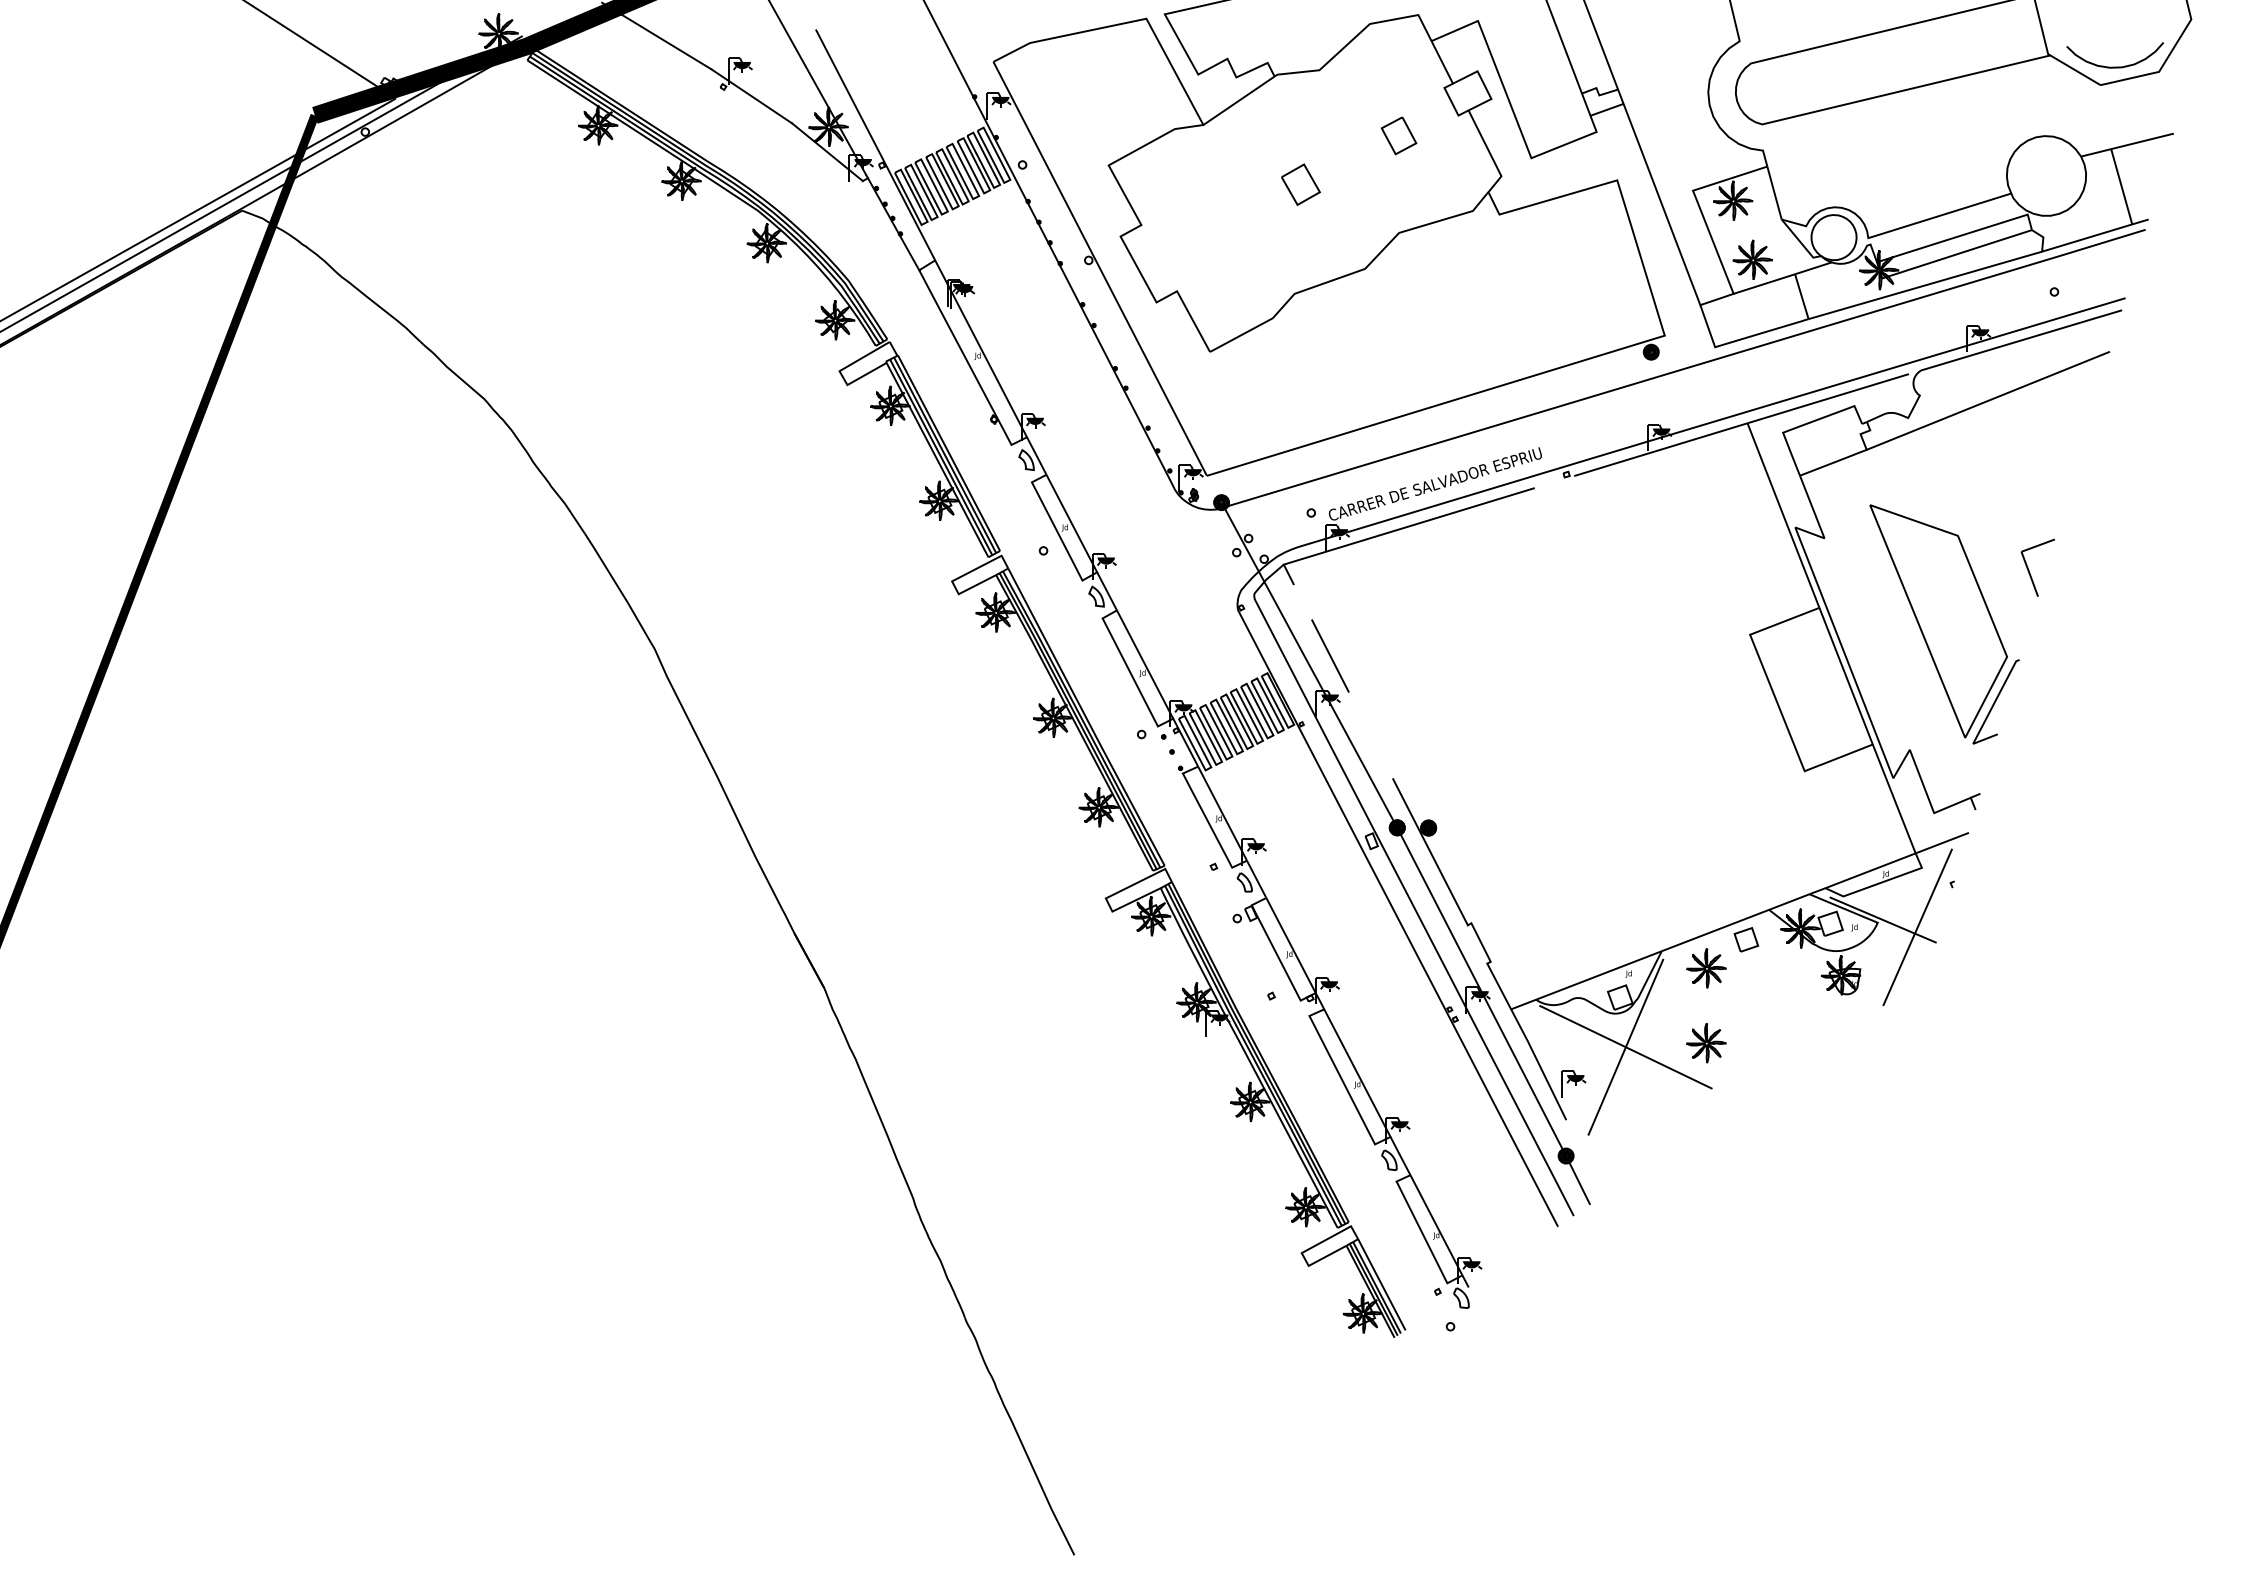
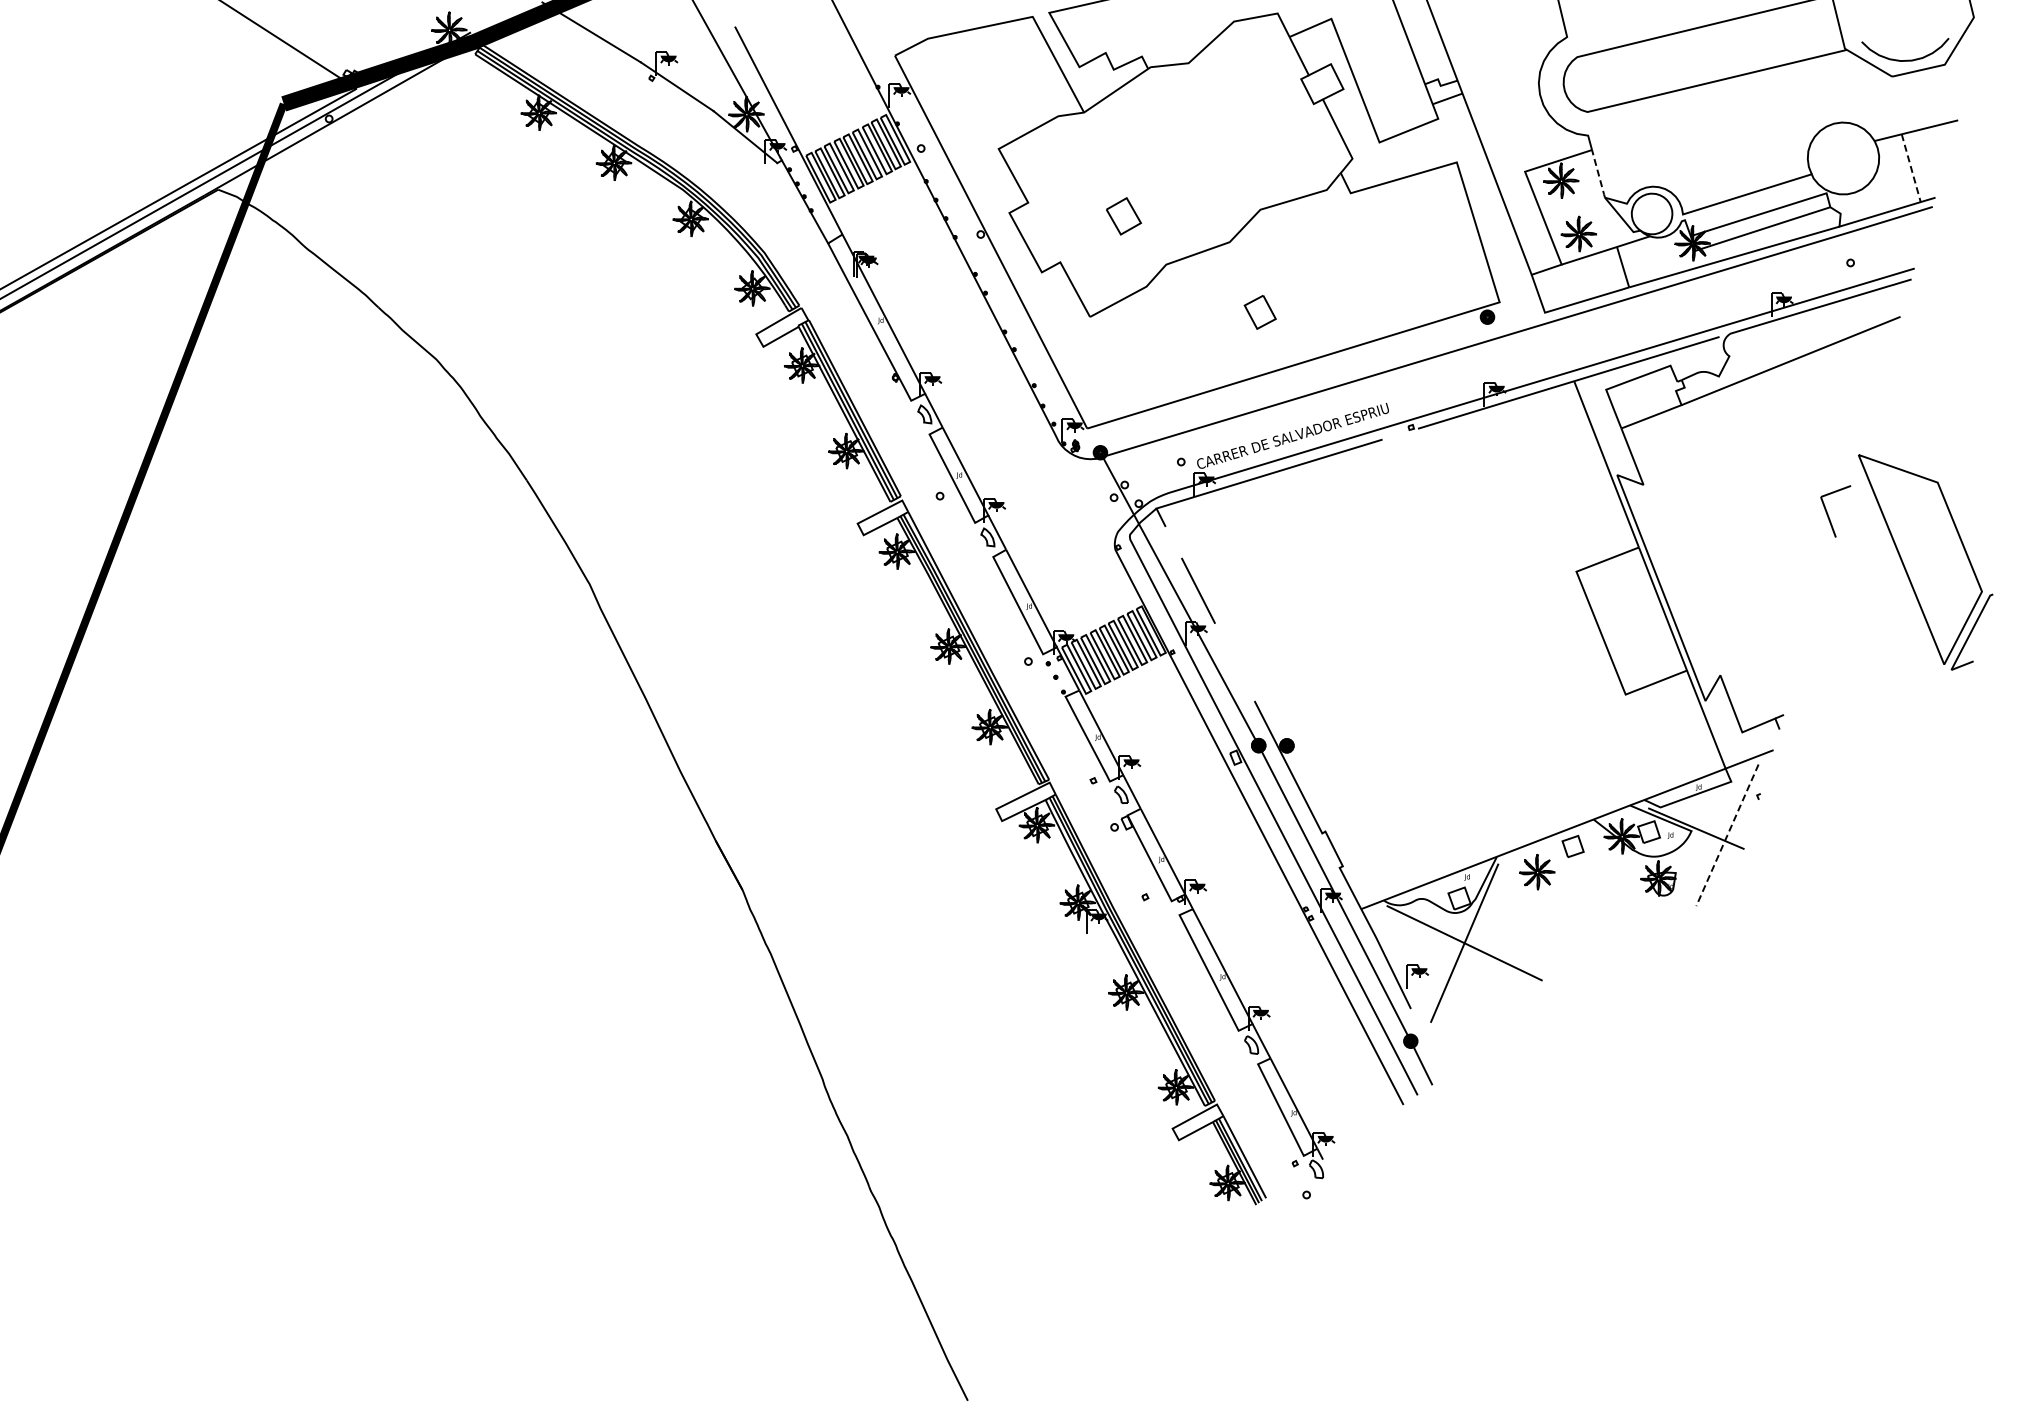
part: (1398, 136) -> (1259, 312), moved
part: (1301, 184) -> (1124, 216), moved
line: (2122, 187) -> (1911, 168), solid -> dashed
line: (1774, 193) -> (1598, 174), solid -> dashed
part: (1944, 624) -> (1925, 562), moved
line: (1917, 928) -> (1727, 836), solid -> dashed
part: (1706, 1043) -> (1537, 939), removed

